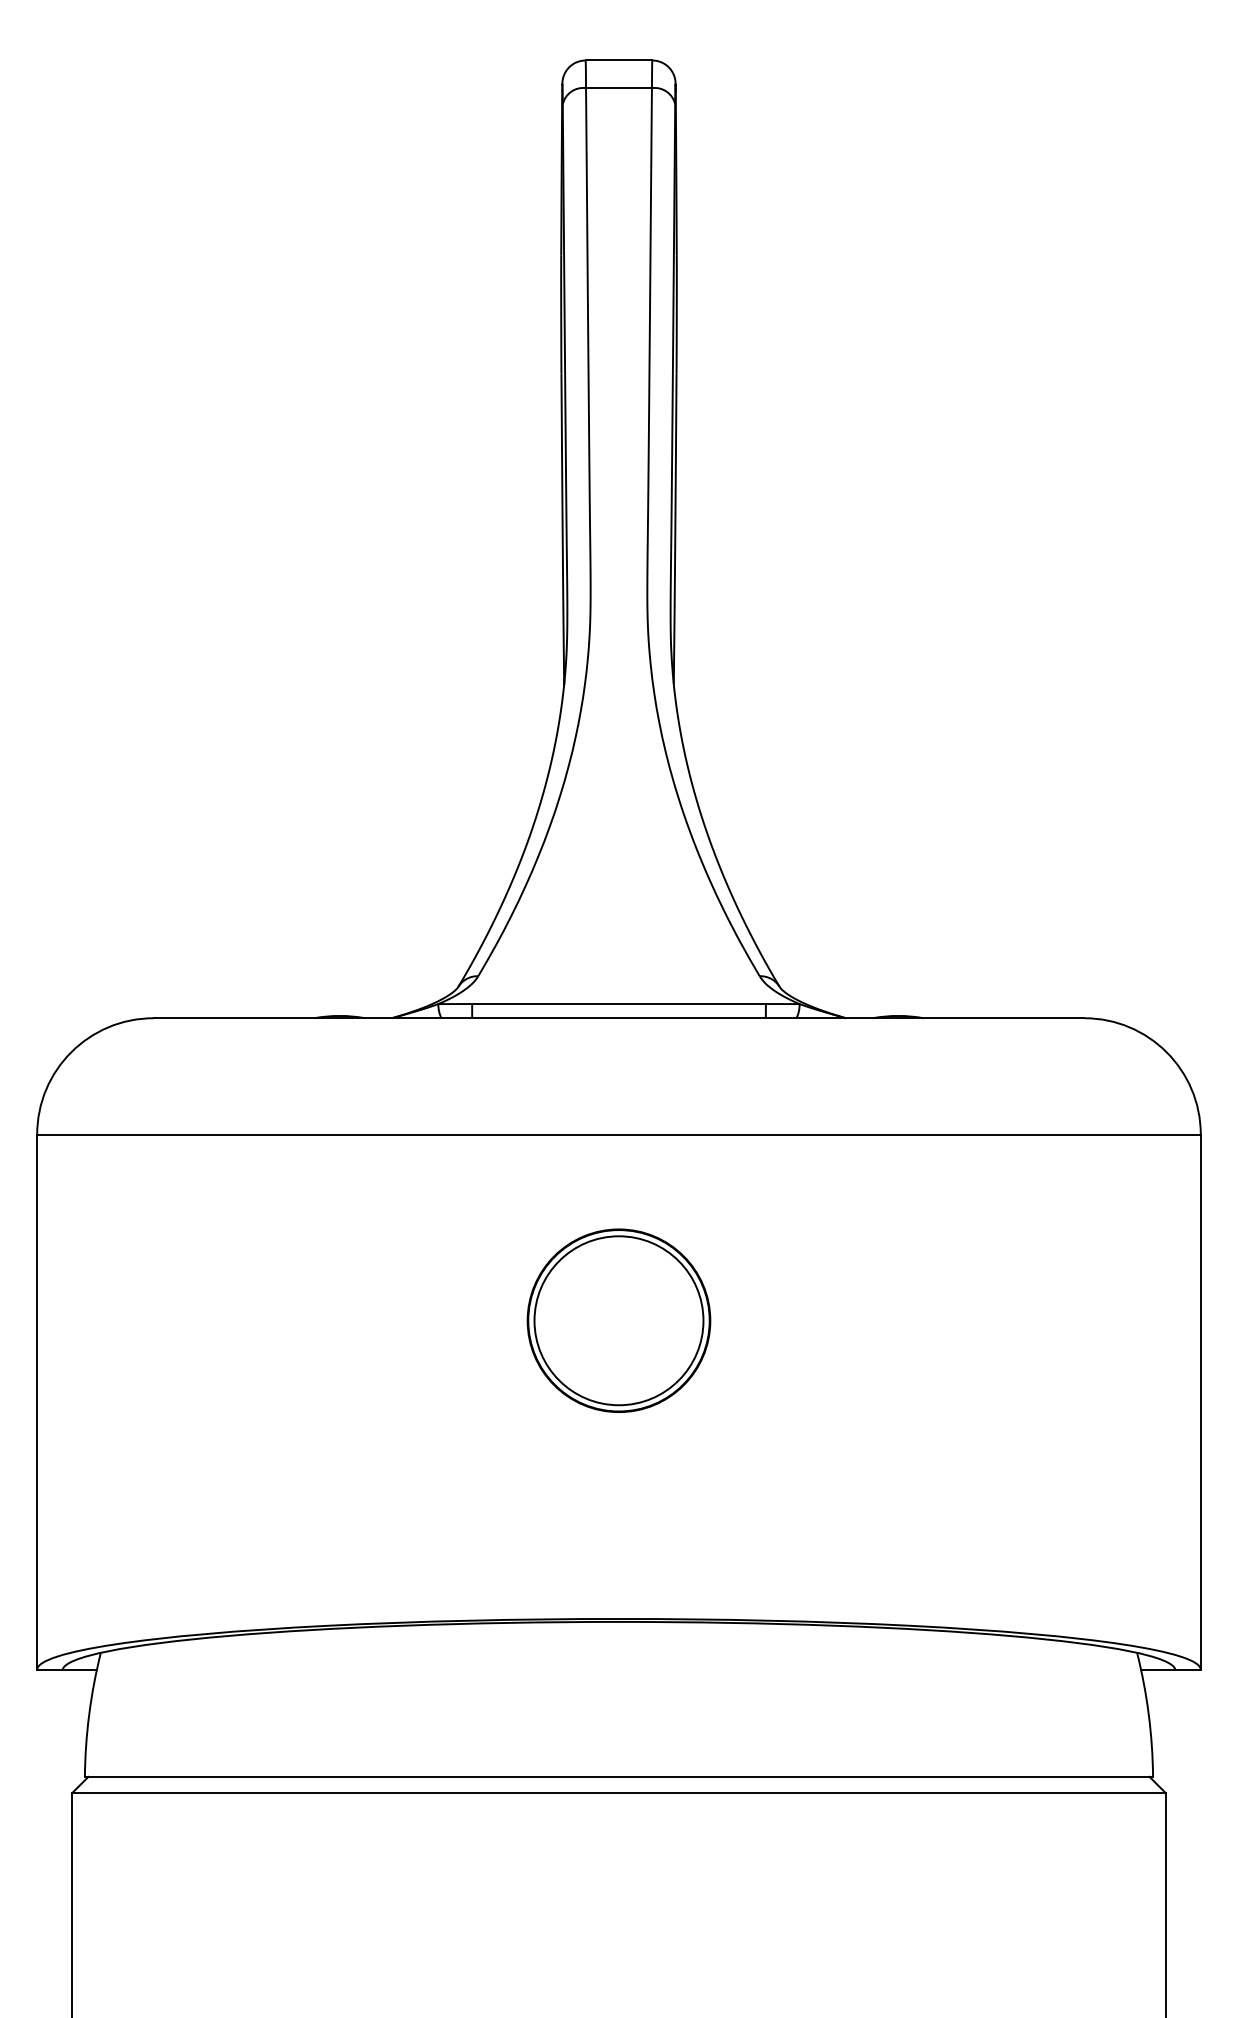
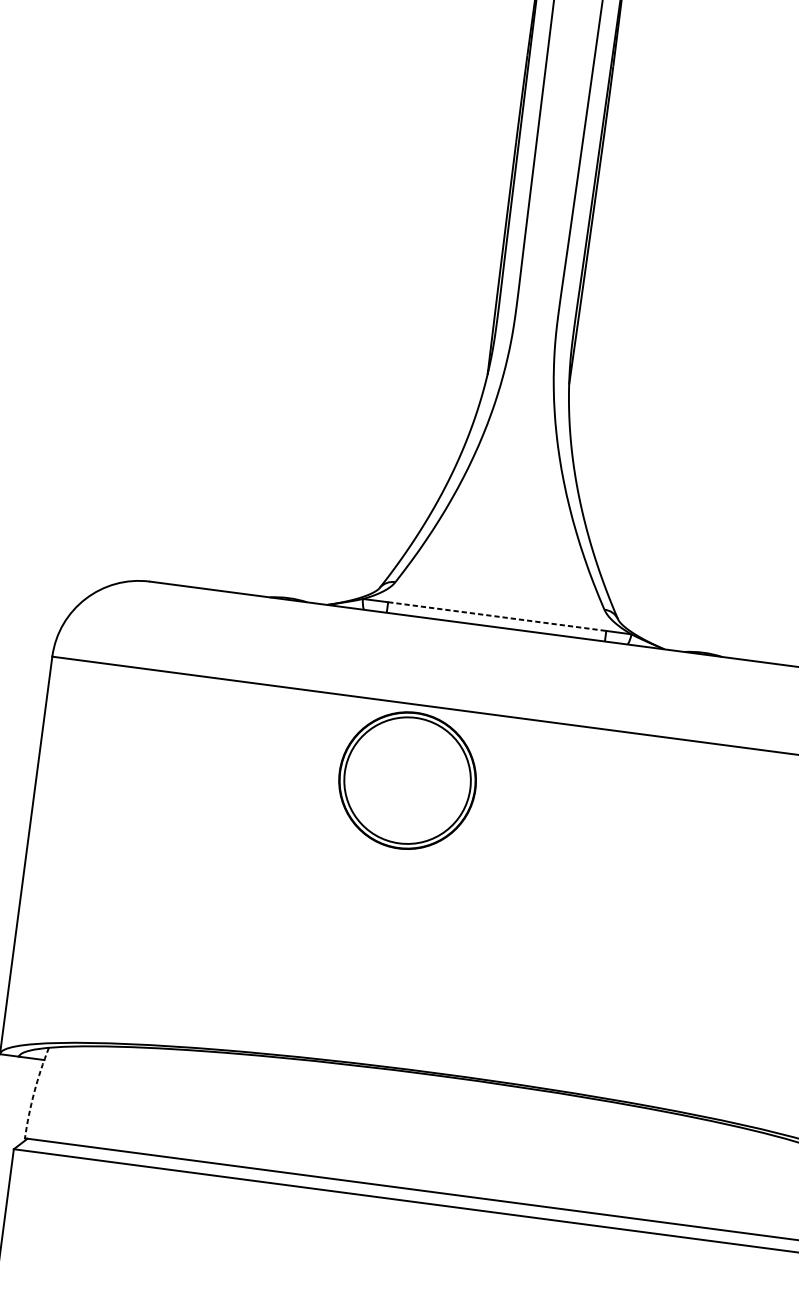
line: (620, 1004) -> (498, 617), solid -> dashed
part: (618, 1320) -> (407, 780), moved
arc: (89, 1714) -> (34, 1092), solid -> dashed

